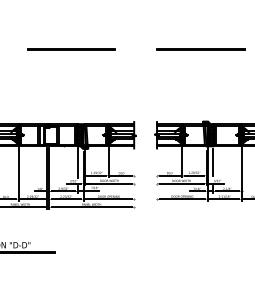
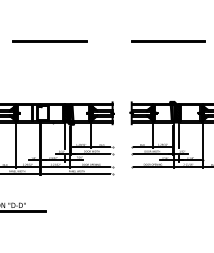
line: (70, 49) -> (49, 41), moved

